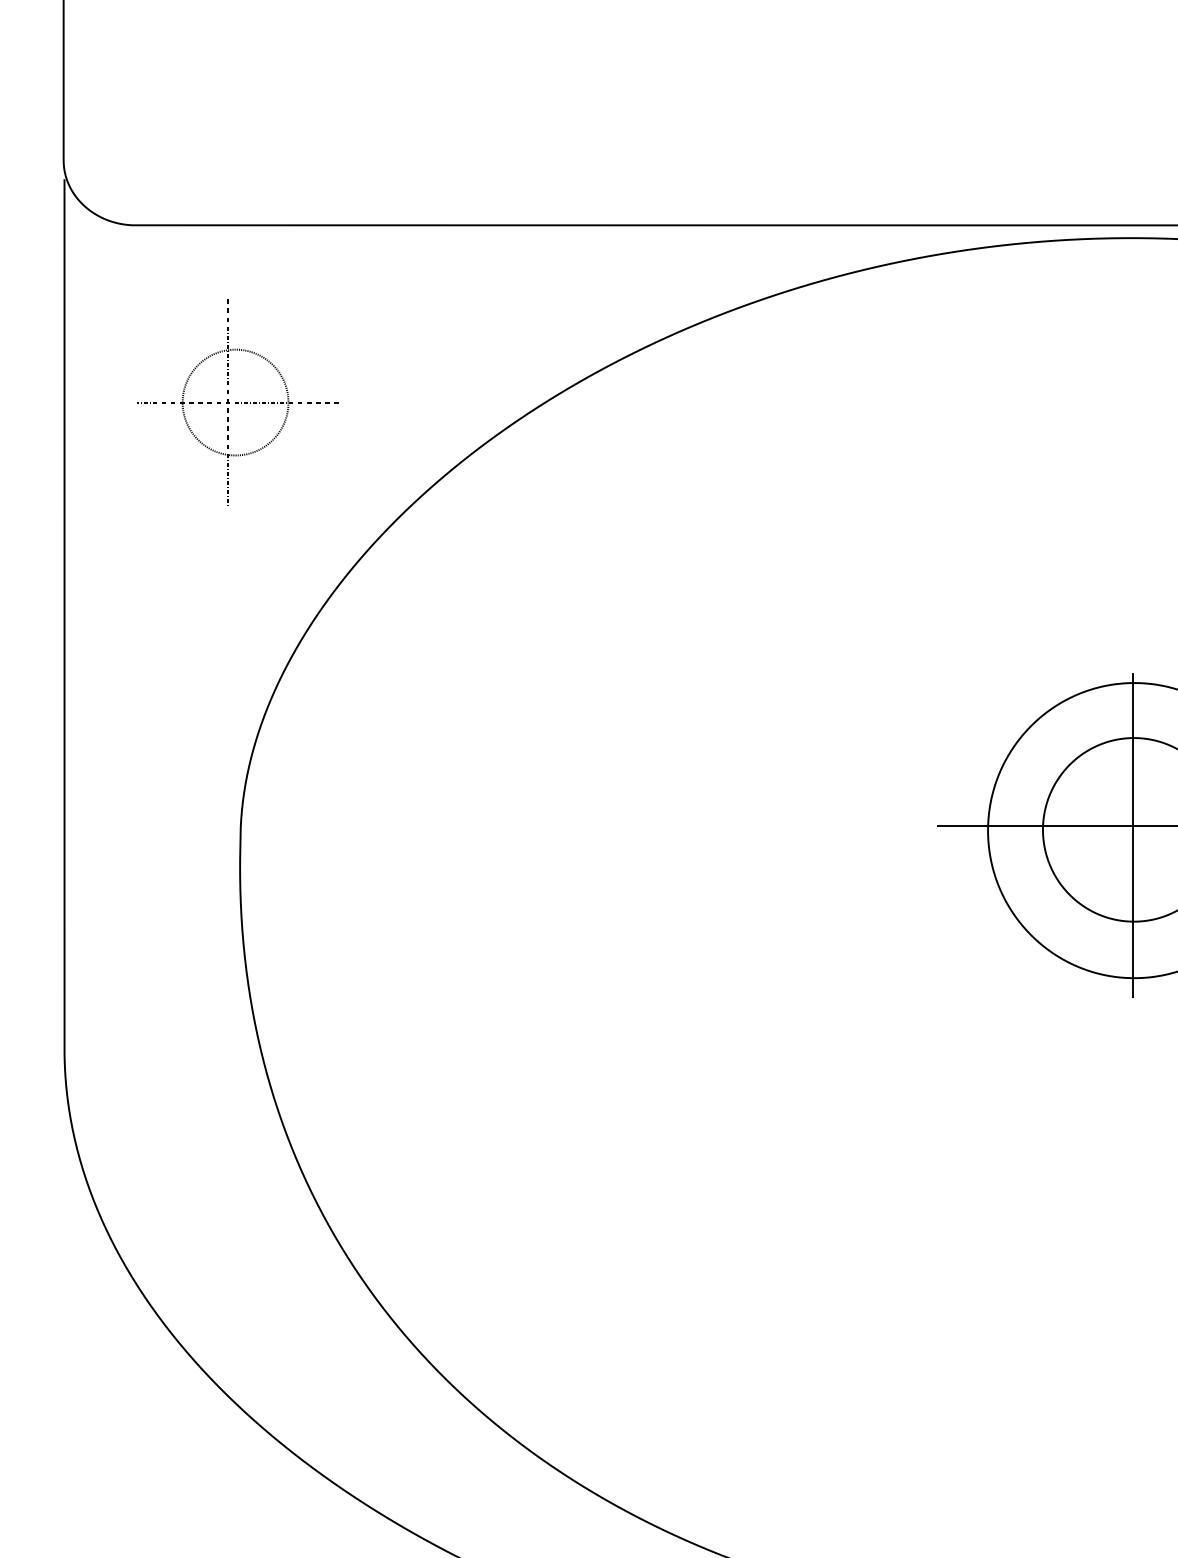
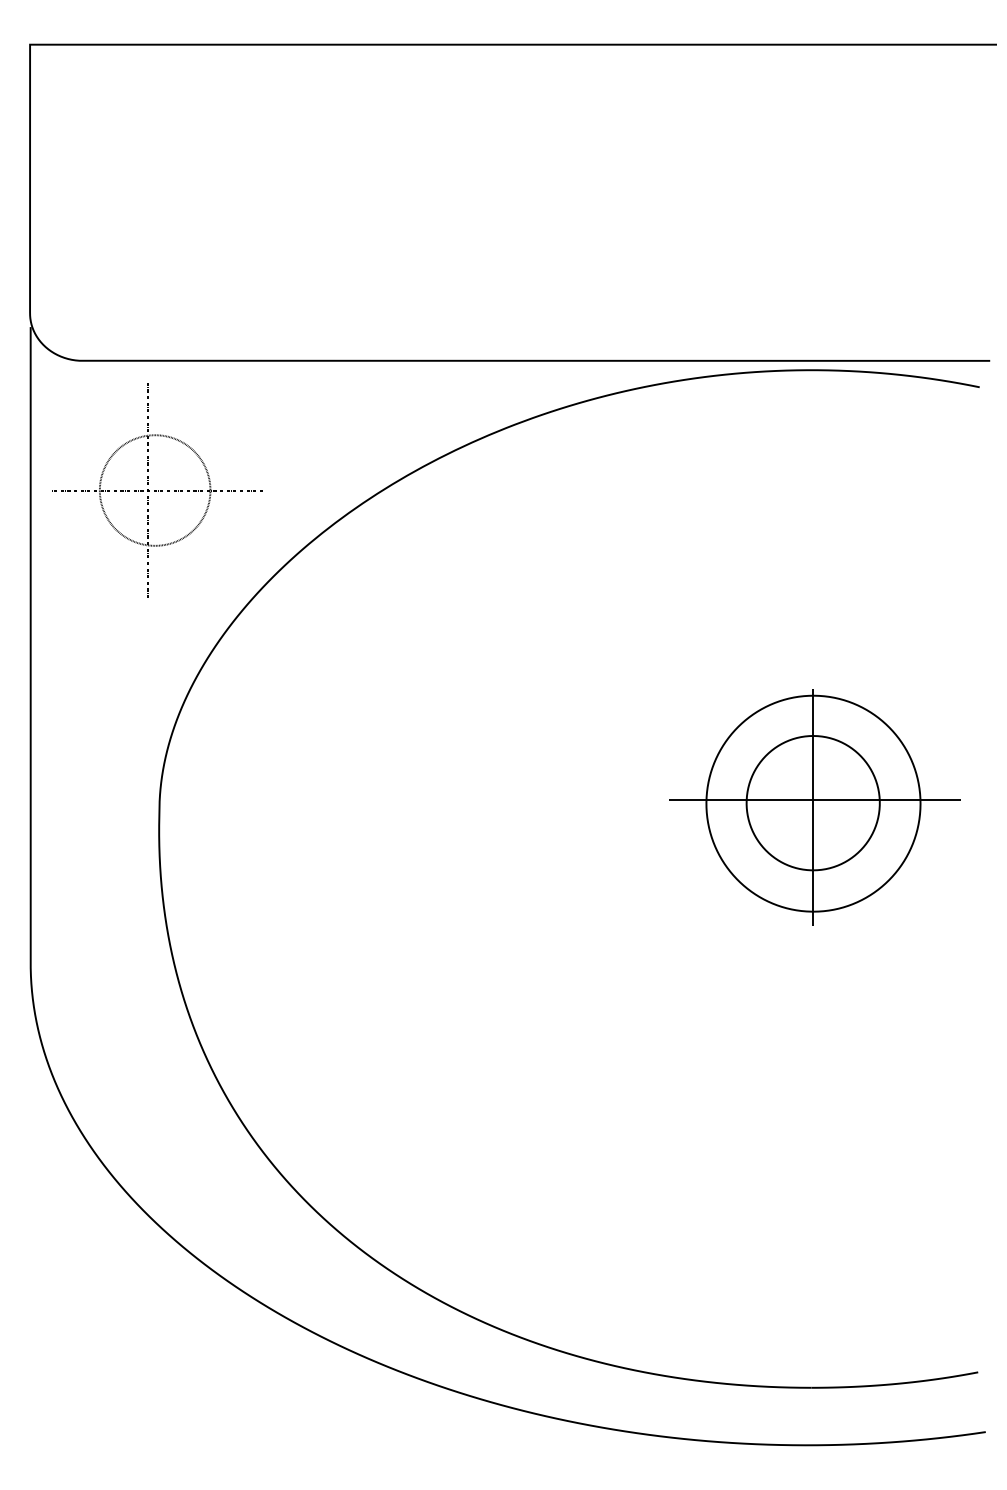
part: (237, 402) -> (157, 490), size x1.43

